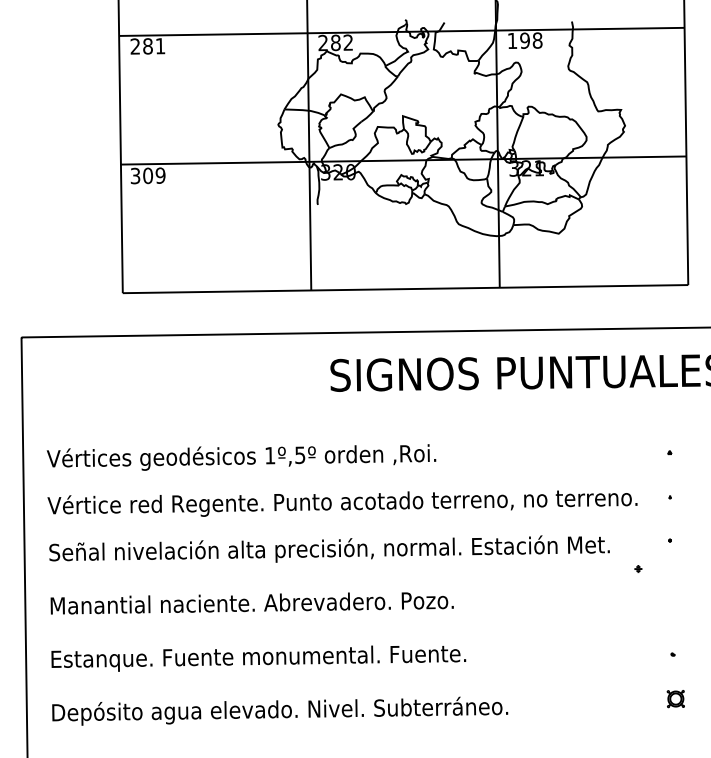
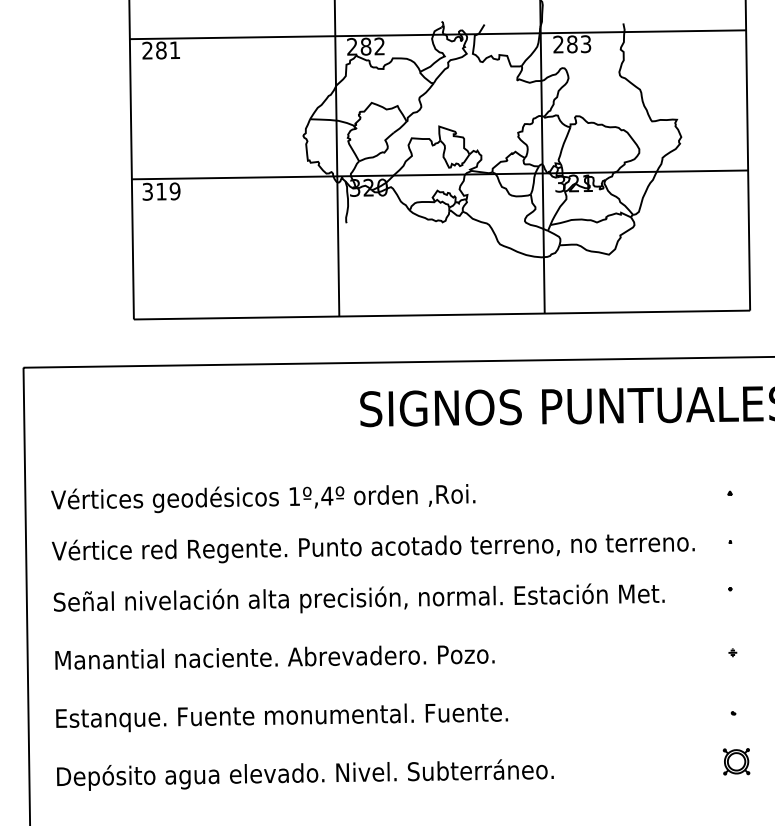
text: (524, 40) -> (571, 44), 198 -> 283
text: (147, 175) -> (160, 191), 309 -> 319
text: (299, 455) -> (326, 496), 1º,5º -> 1º,4º
part: (638, 568) -> (732, 652), moved
part: (675, 698) -> (736, 761), size x1.43

